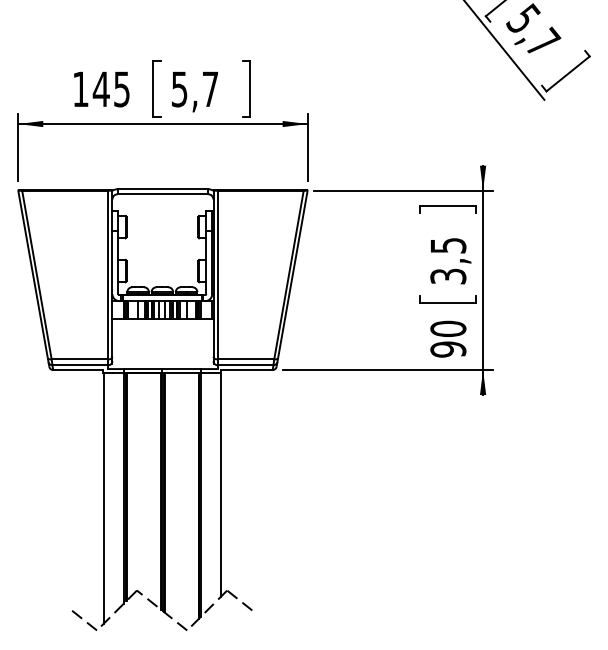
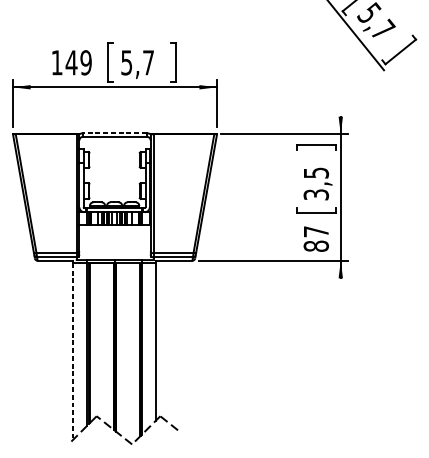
text: (121, 89) -> (85, 62), 145 -> 149
line: (162, 189) -> (114, 133), solid -> dashed
text: (448, 338) -> (316, 238), 90 -> 87
line: (103, 498) -> (73, 351), solid -> dashed
line: (84, 620) -> (59, 437), removed

